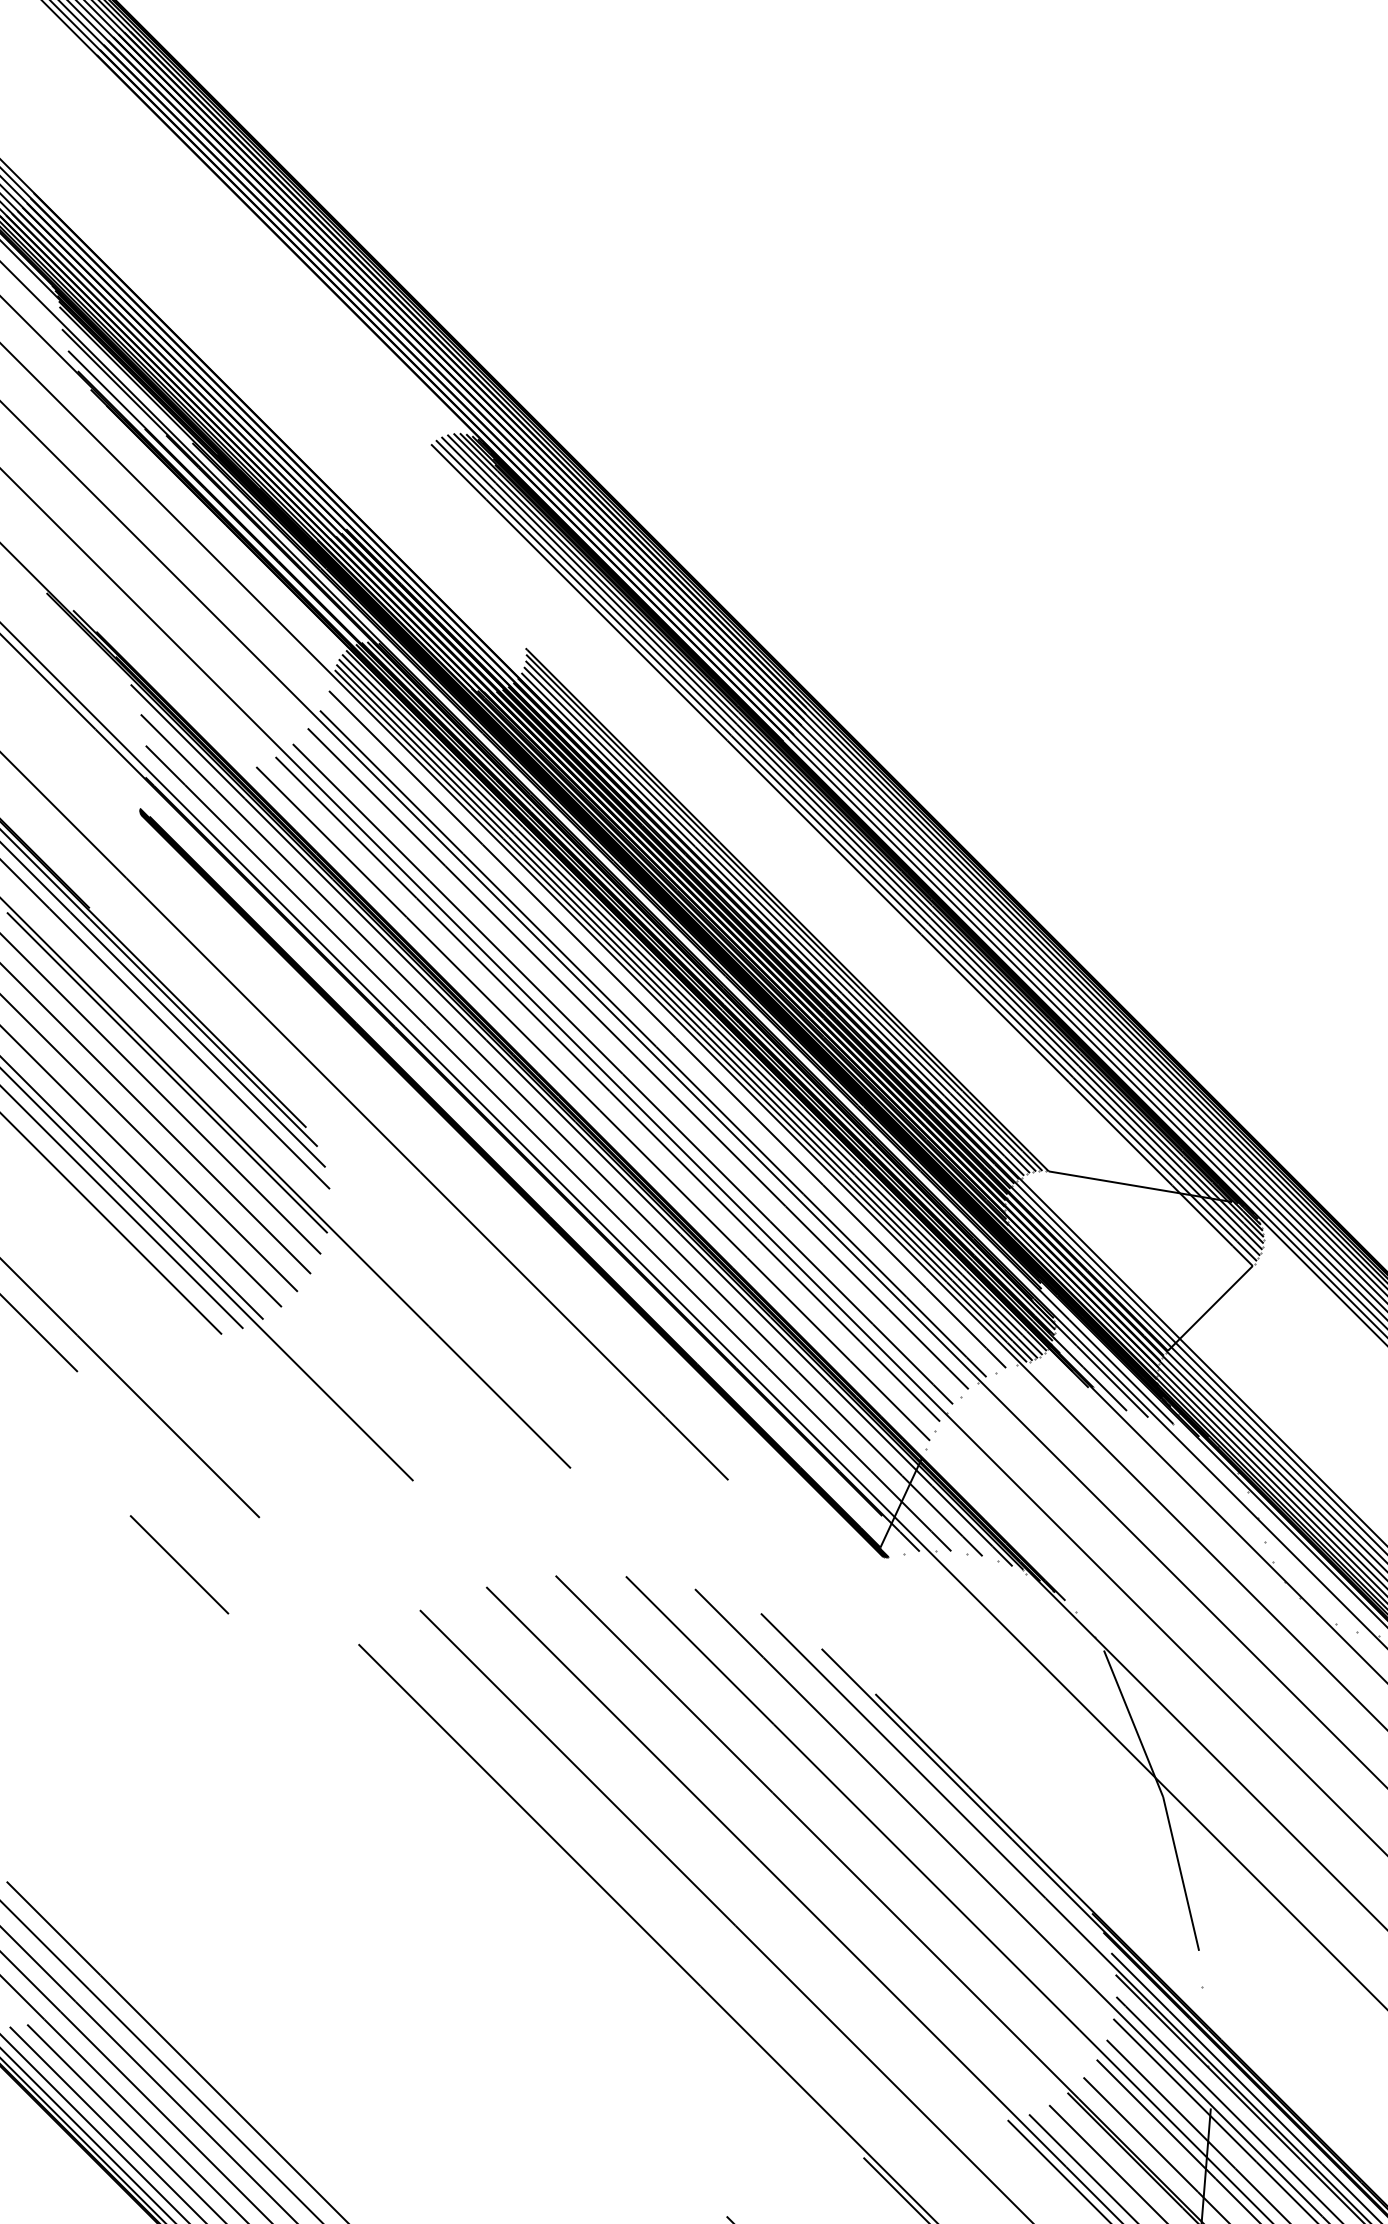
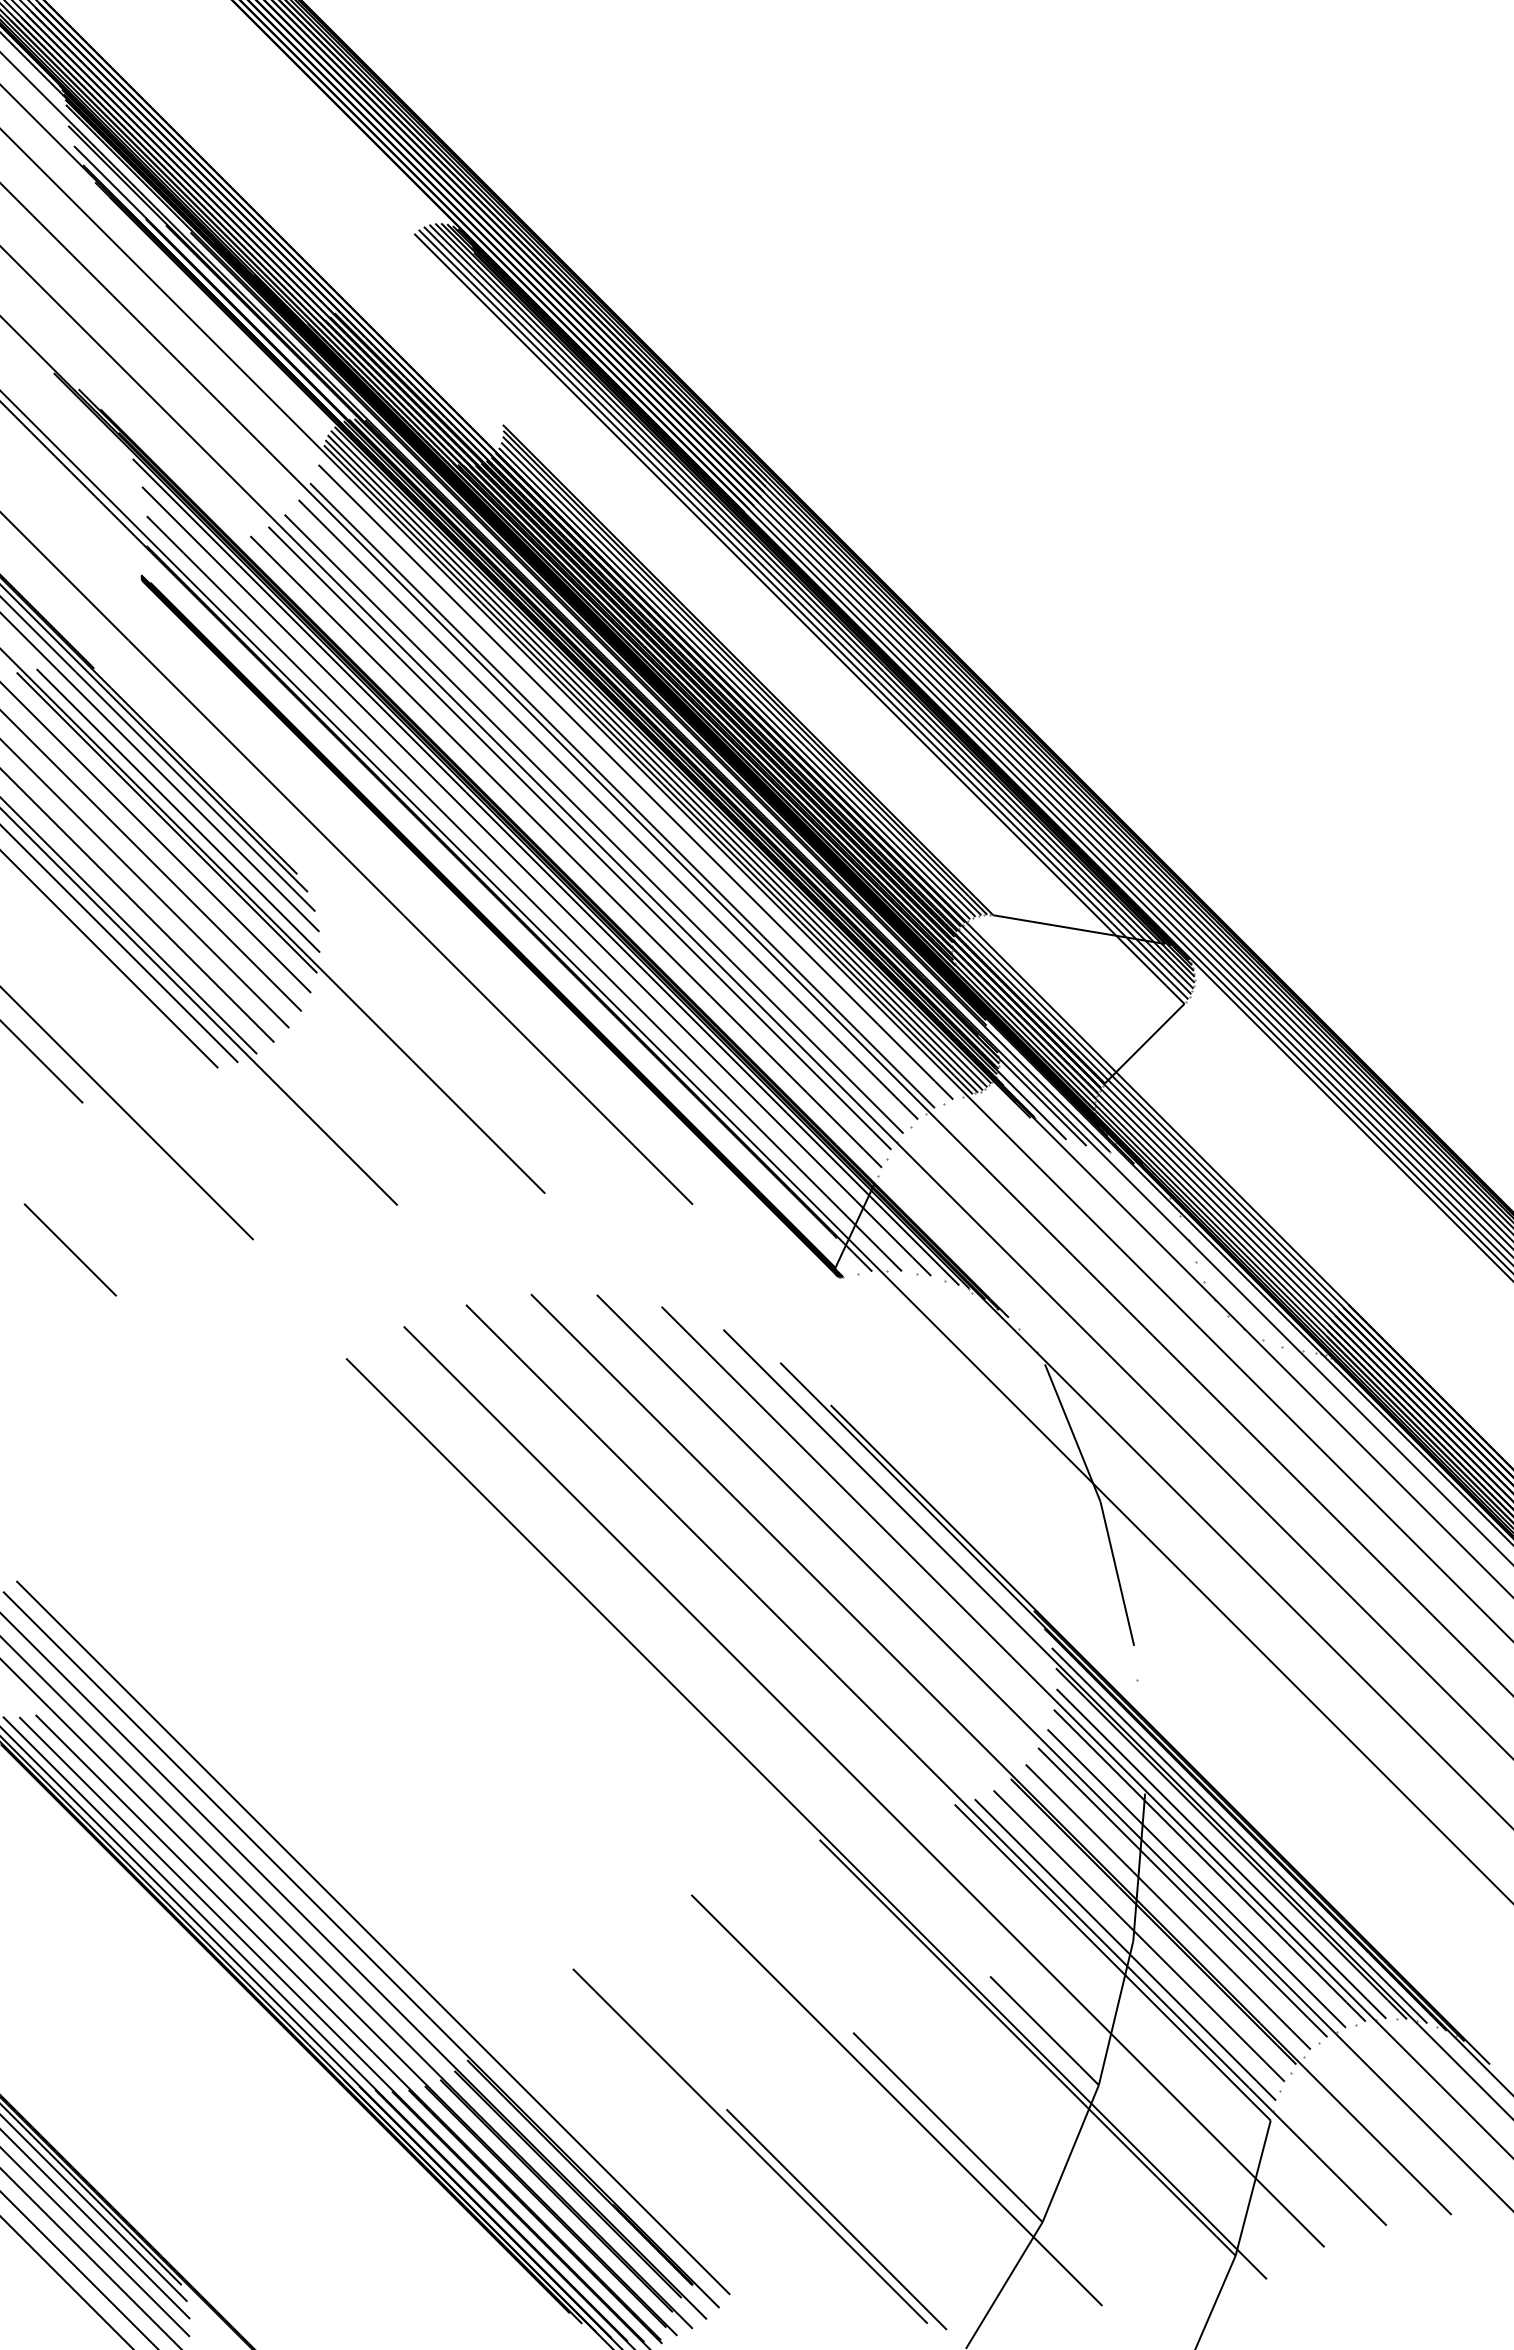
line: (179, 1059) -> (178, 810), added
line: (178, 1564) -> (69, 1249), moved

